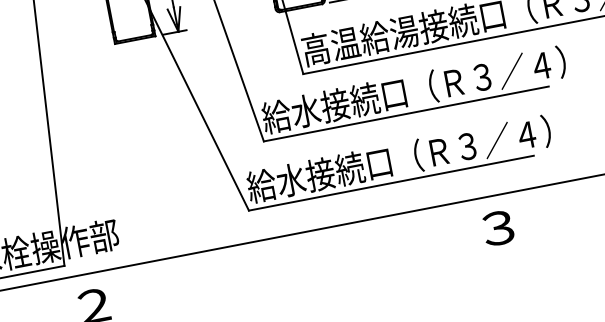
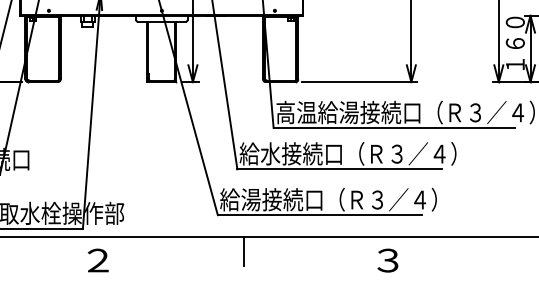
text: (290, 180) -> (250, 199), 給水接続口（Ｒ３／４） -> 給湯接続口（Ｒ３／４）
line: (294, 254) -> (243, 251), added

